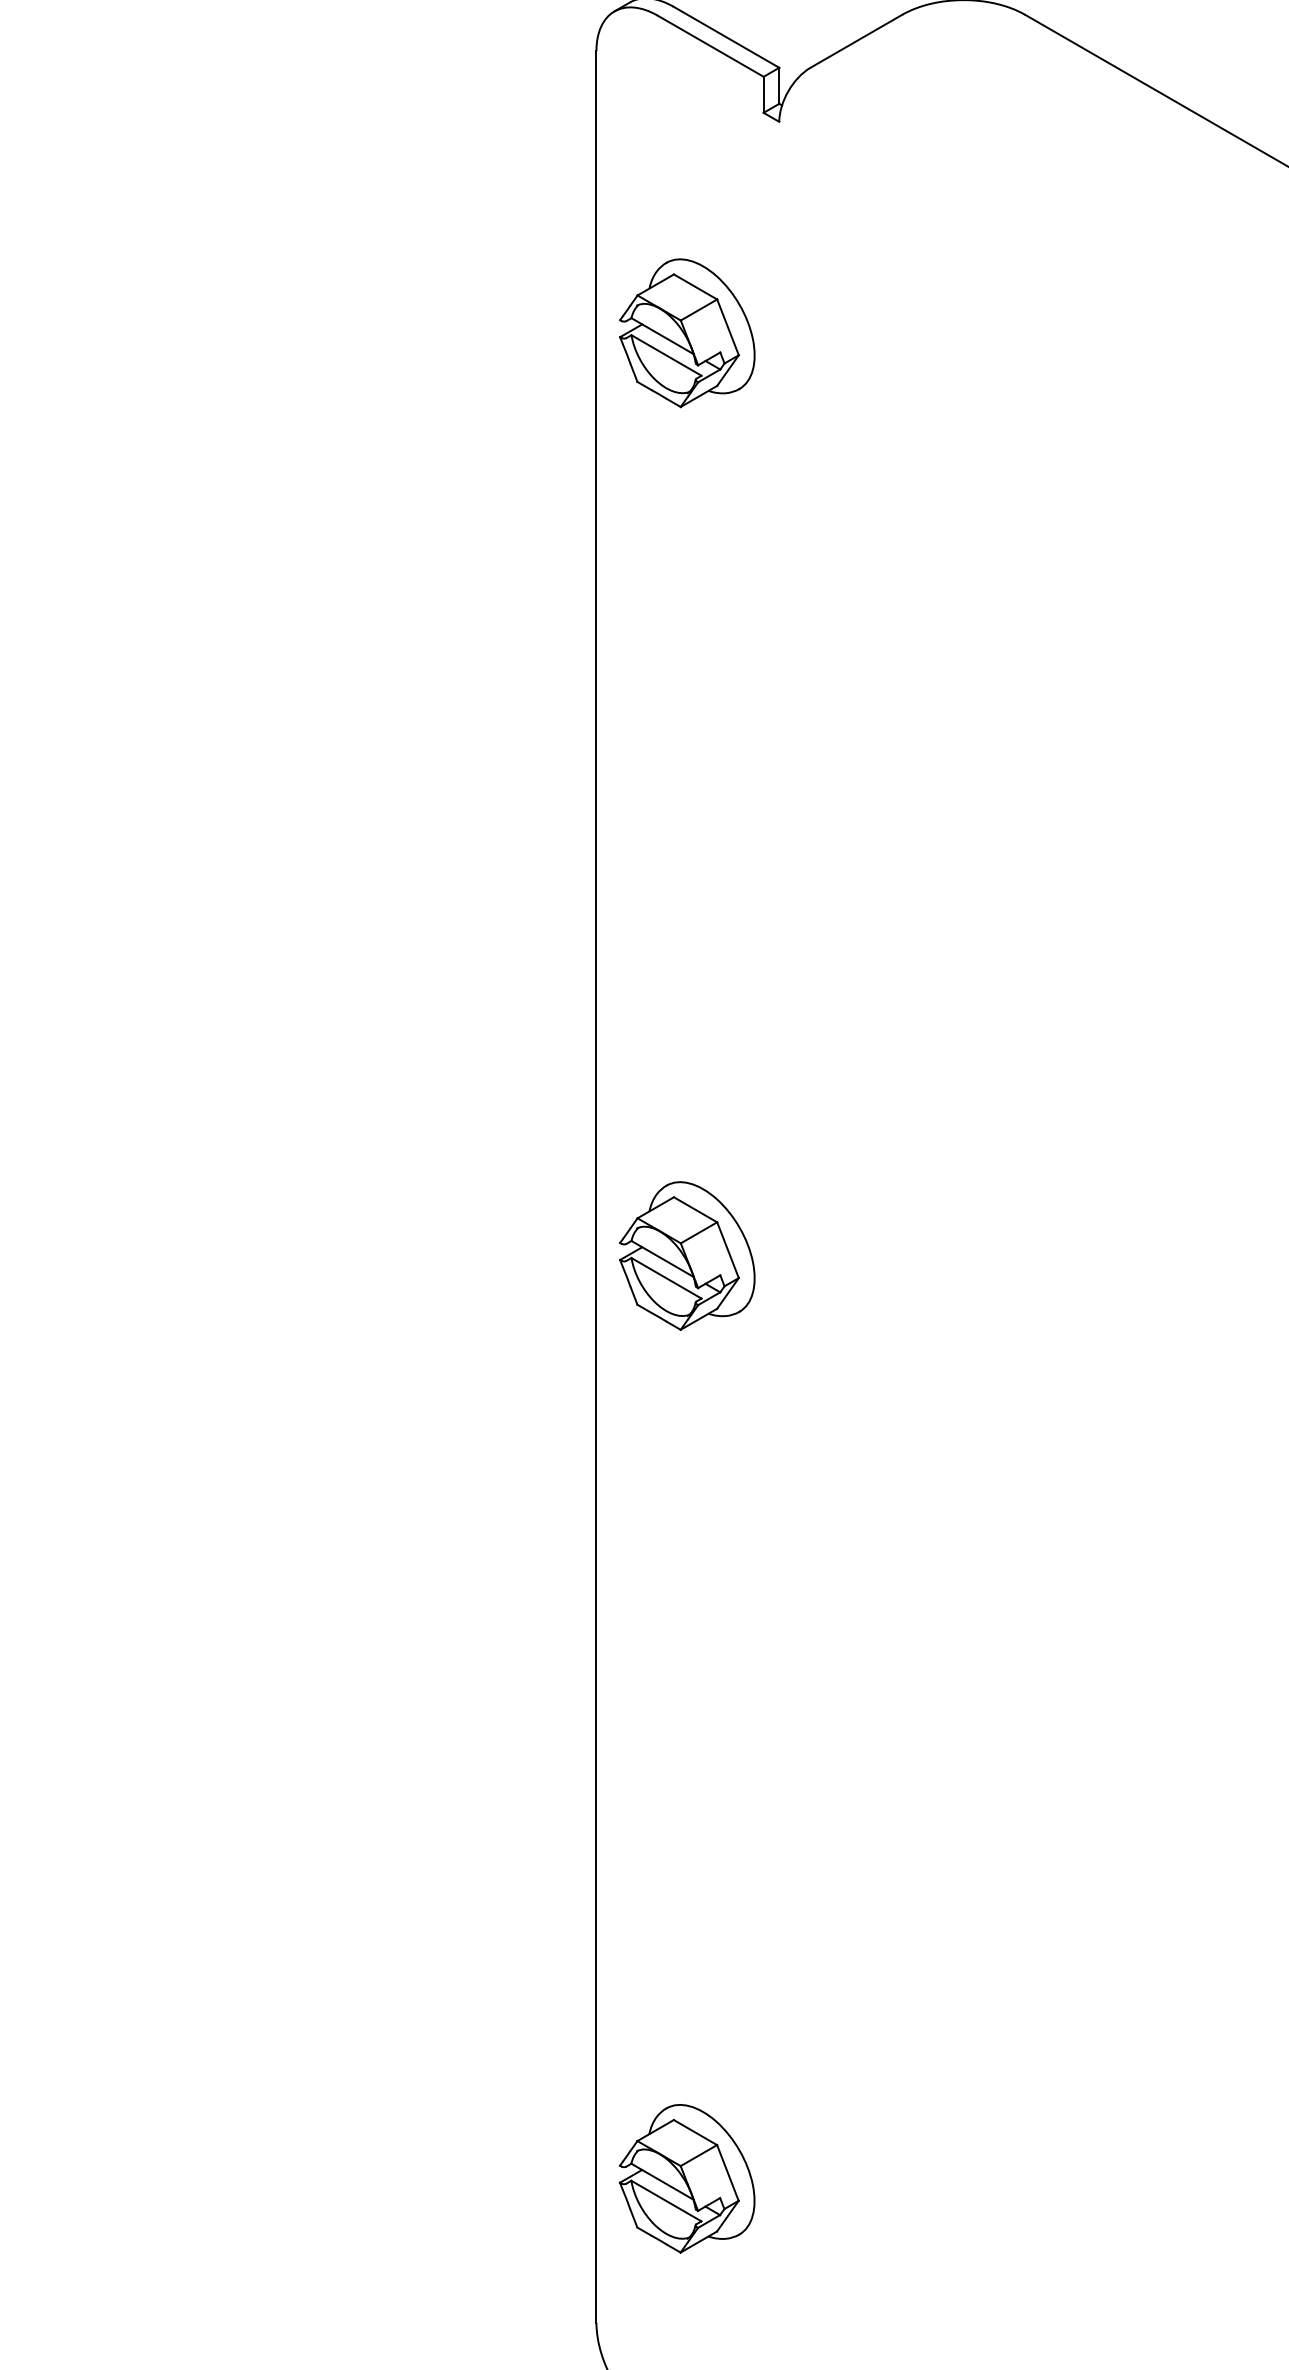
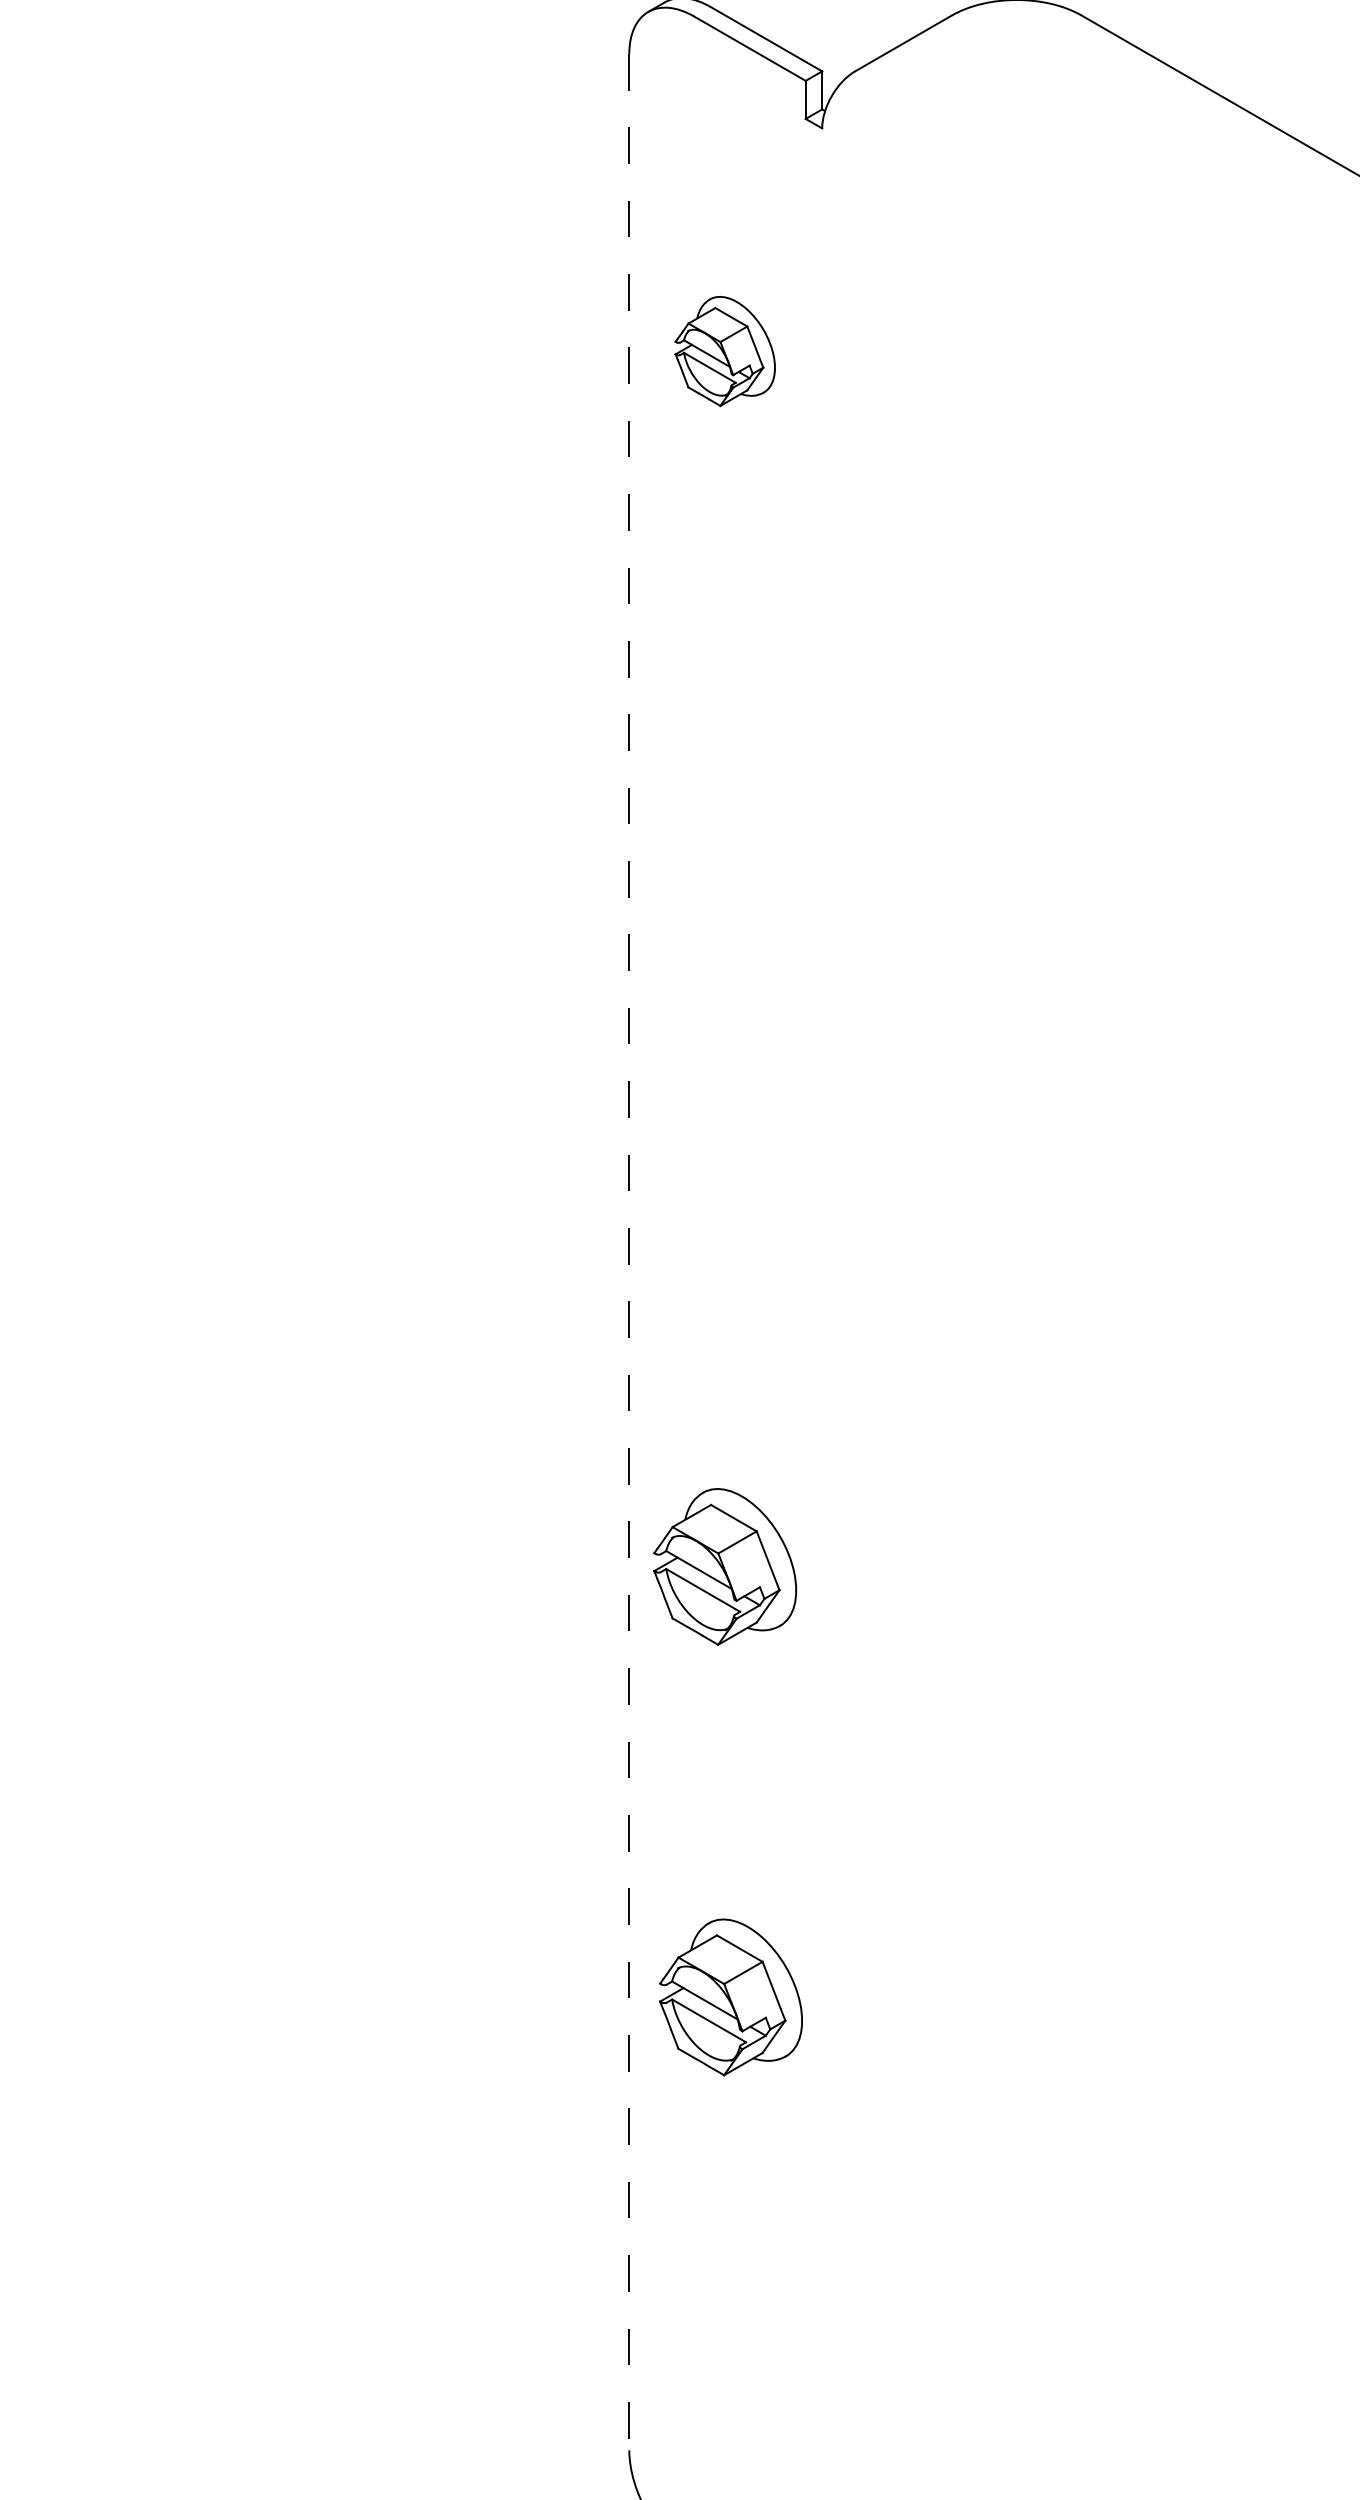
part: (687, 333) -> (725, 351), size x0.7
line: (596, 1187) -> (629, 1252), solid -> dashed
part: (687, 1255) -> (725, 1566), moved
part: (686, 2178) -> (730, 1997), moved

